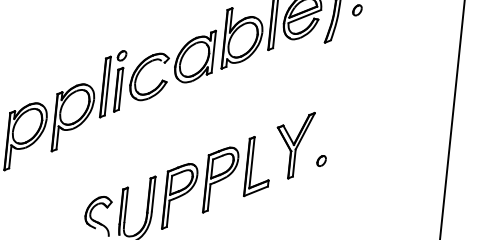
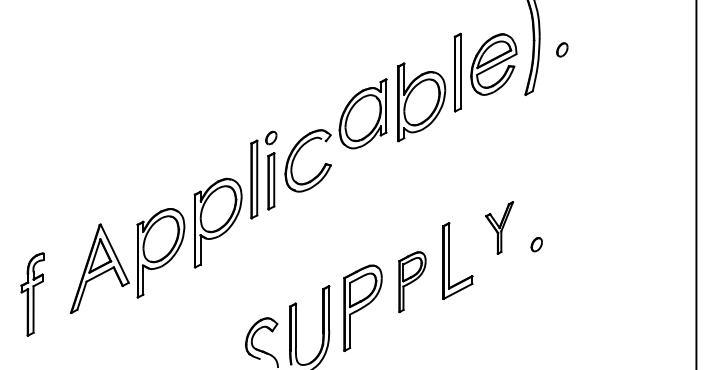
part: (194, 55) -> (362, 113), moved
part: (293, 144) -> (499, 227), size x0.6
part: (221, 179) -> (412, 281), size x0.7

